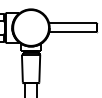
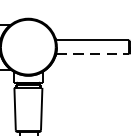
line: (73, 32) -> (93, 54), solid -> dashed

